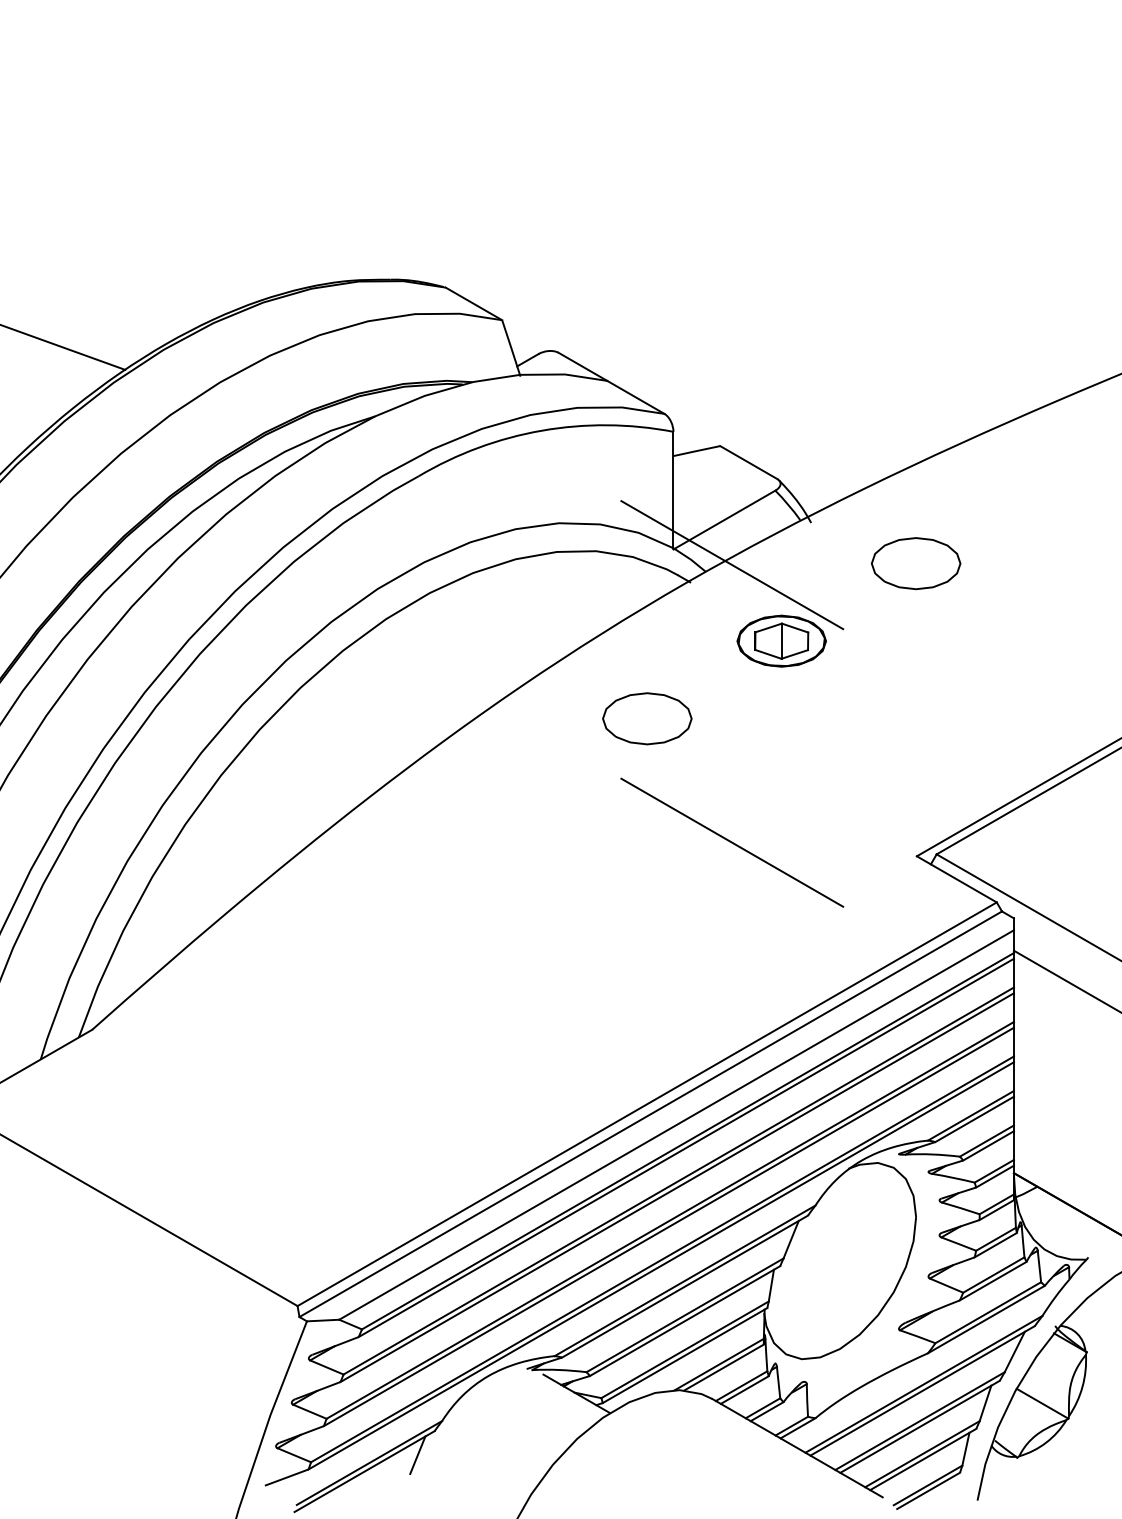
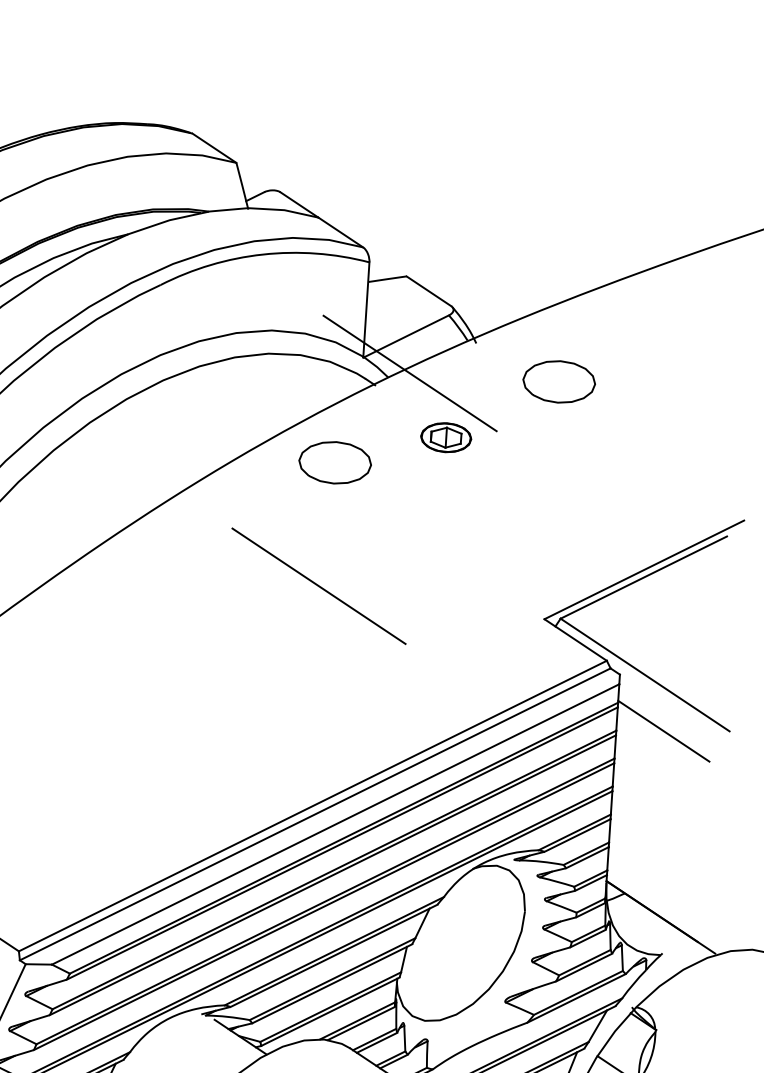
part: (781, 640) -> (446, 437), size x0.7
part: (647, 718) -> (335, 462), moved
line: (732, 842) -> (319, 586), moved

